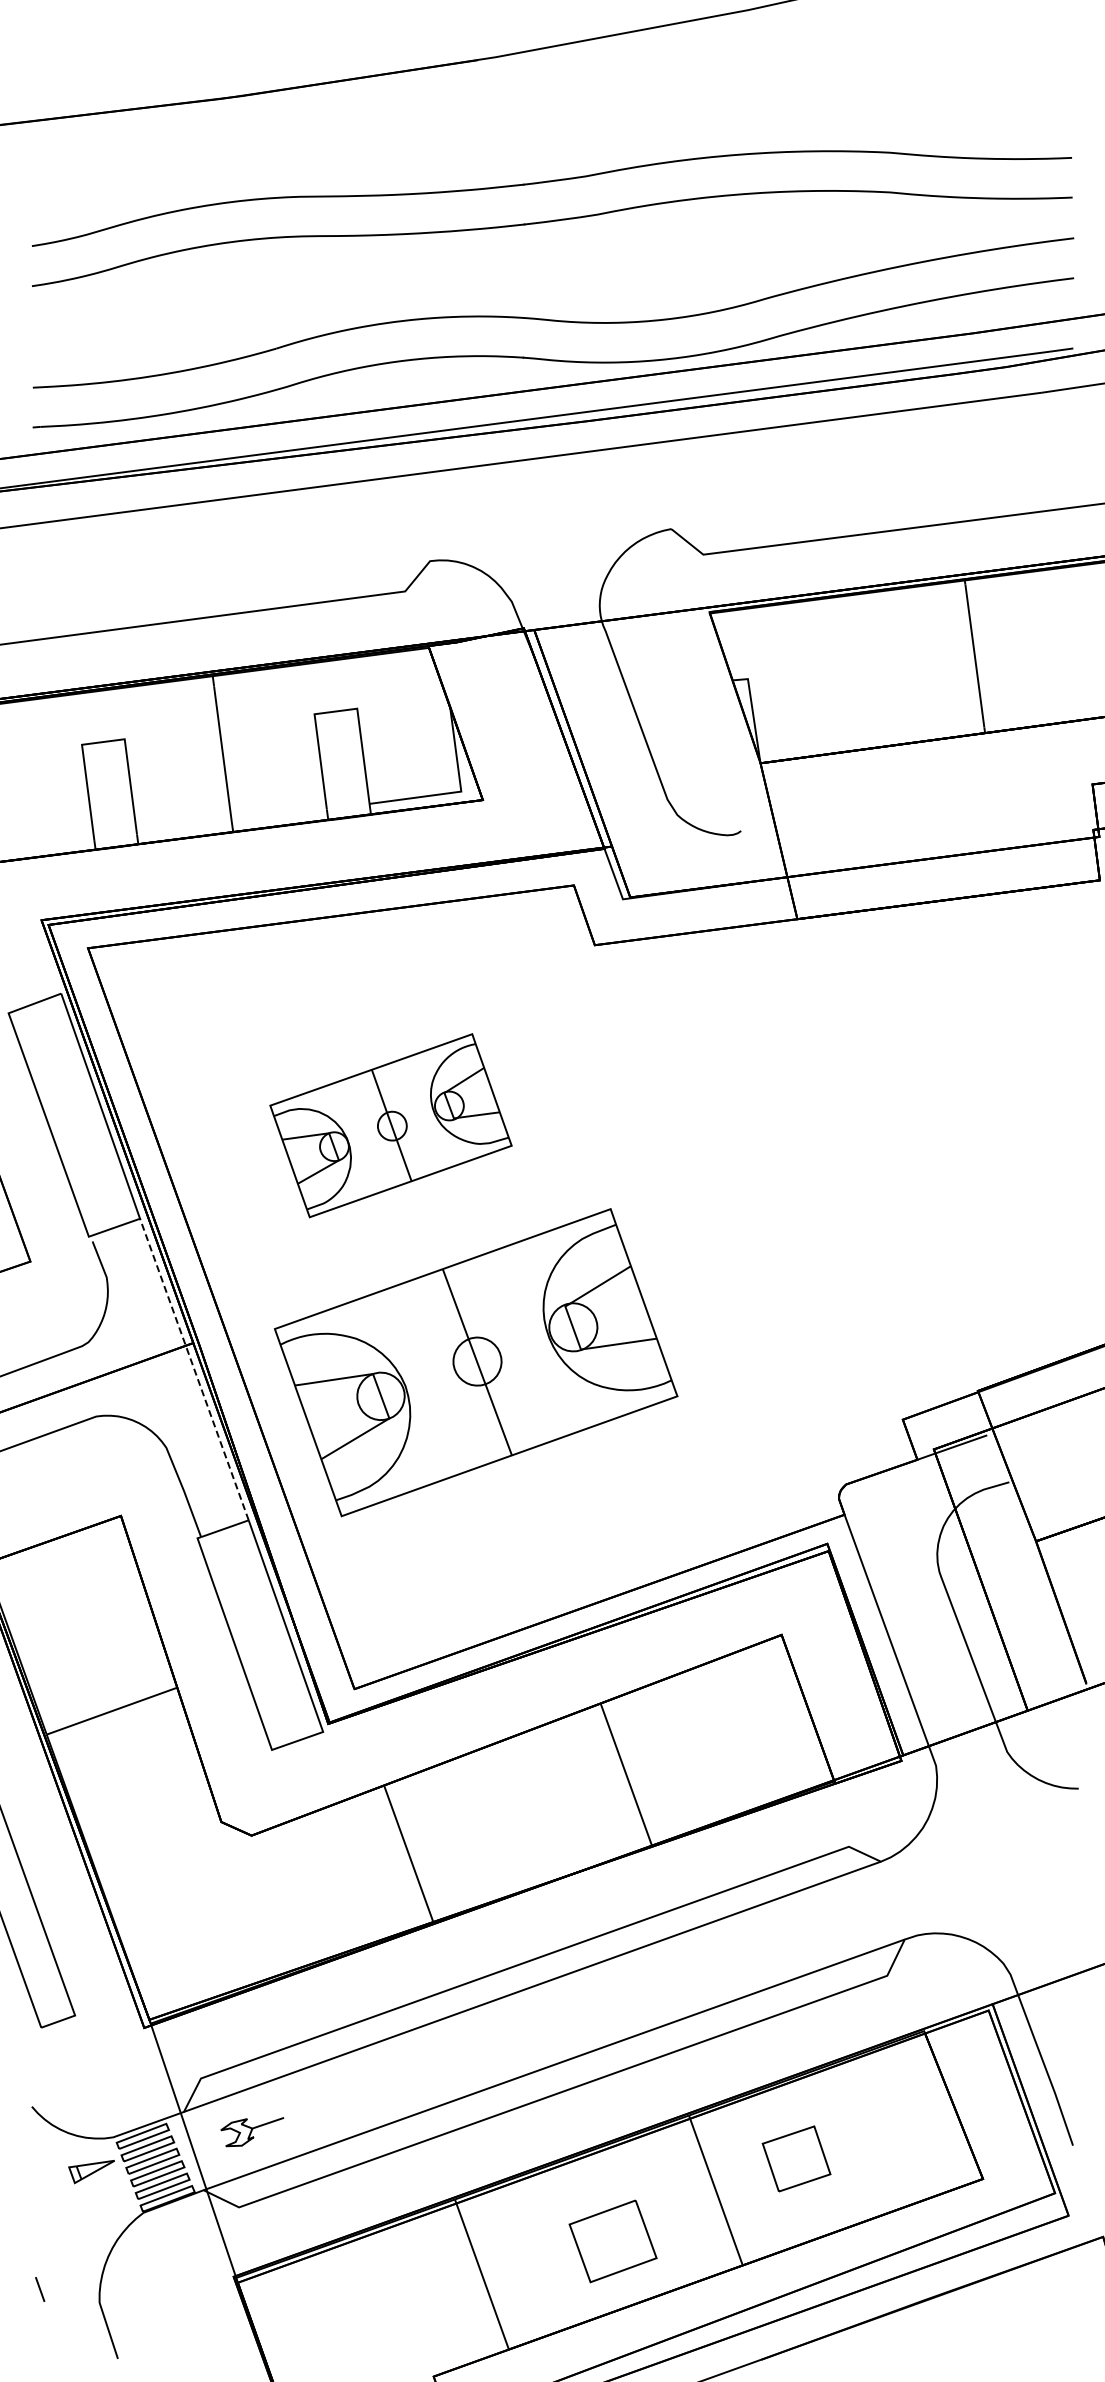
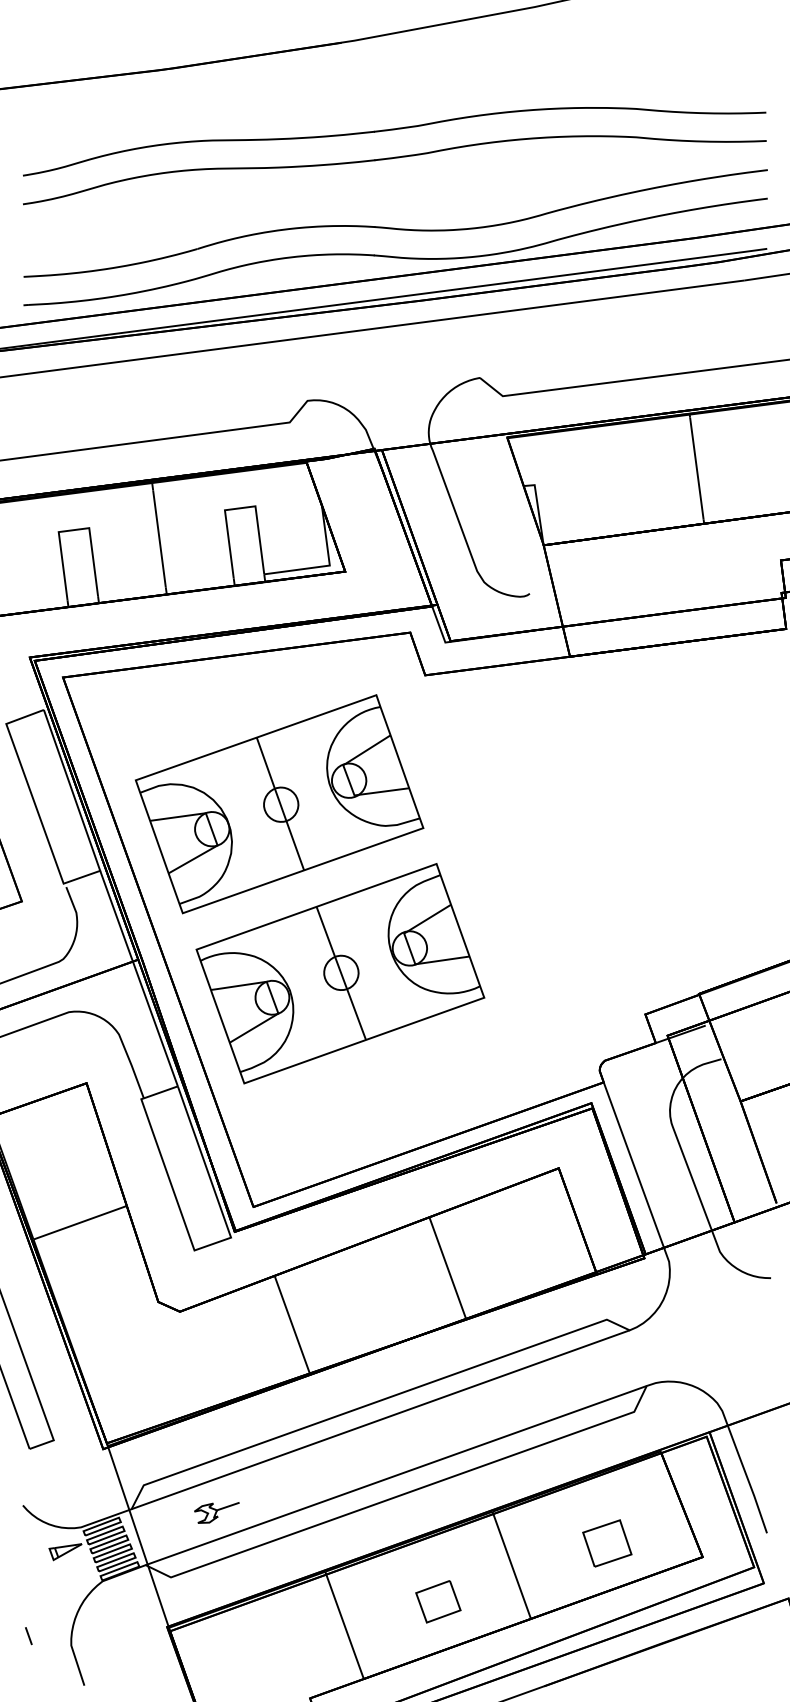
part: (390, 1125) -> (279, 804), size x1.67
line: (194, 1369) -> (139, 978), dashed -> solid
curve: (252, 2131) -> (217, 1512), moved
part: (796, 2158) -> (607, 1543), moved
part: (613, 2241) -> (438, 1601), size x0.71

